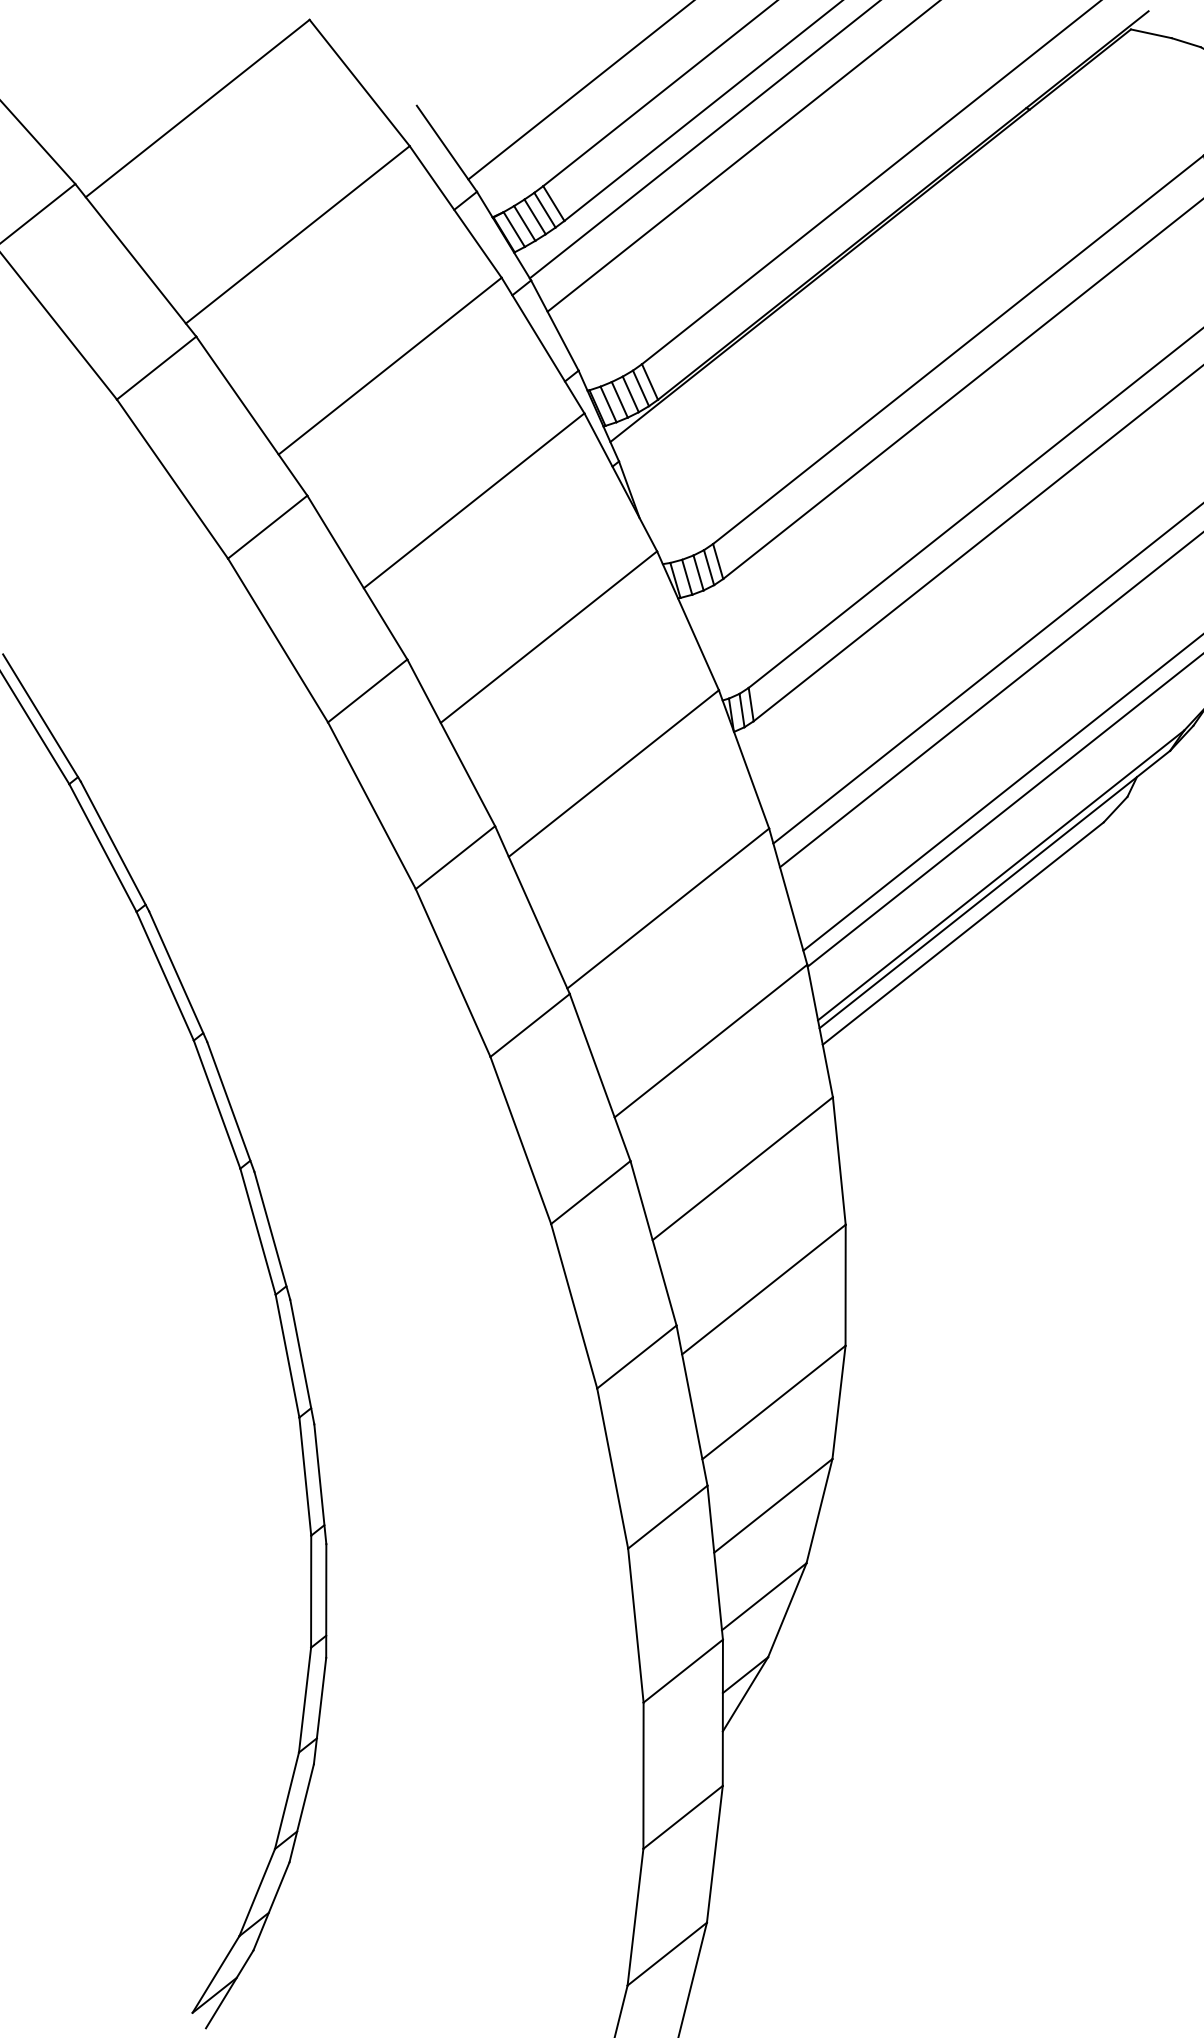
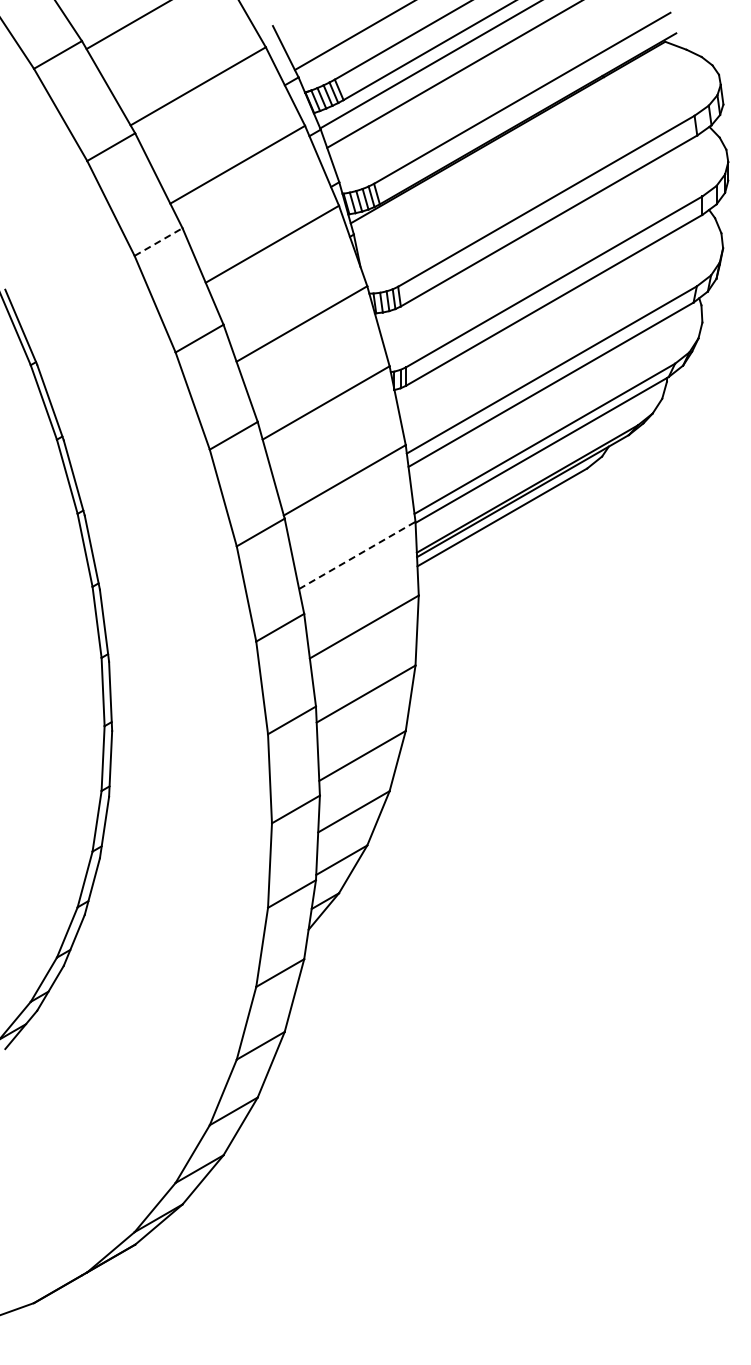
line: (267, 527) -> (158, 242), solid -> dashed
line: (711, 1041) -> (357, 555), solid -> dashed

